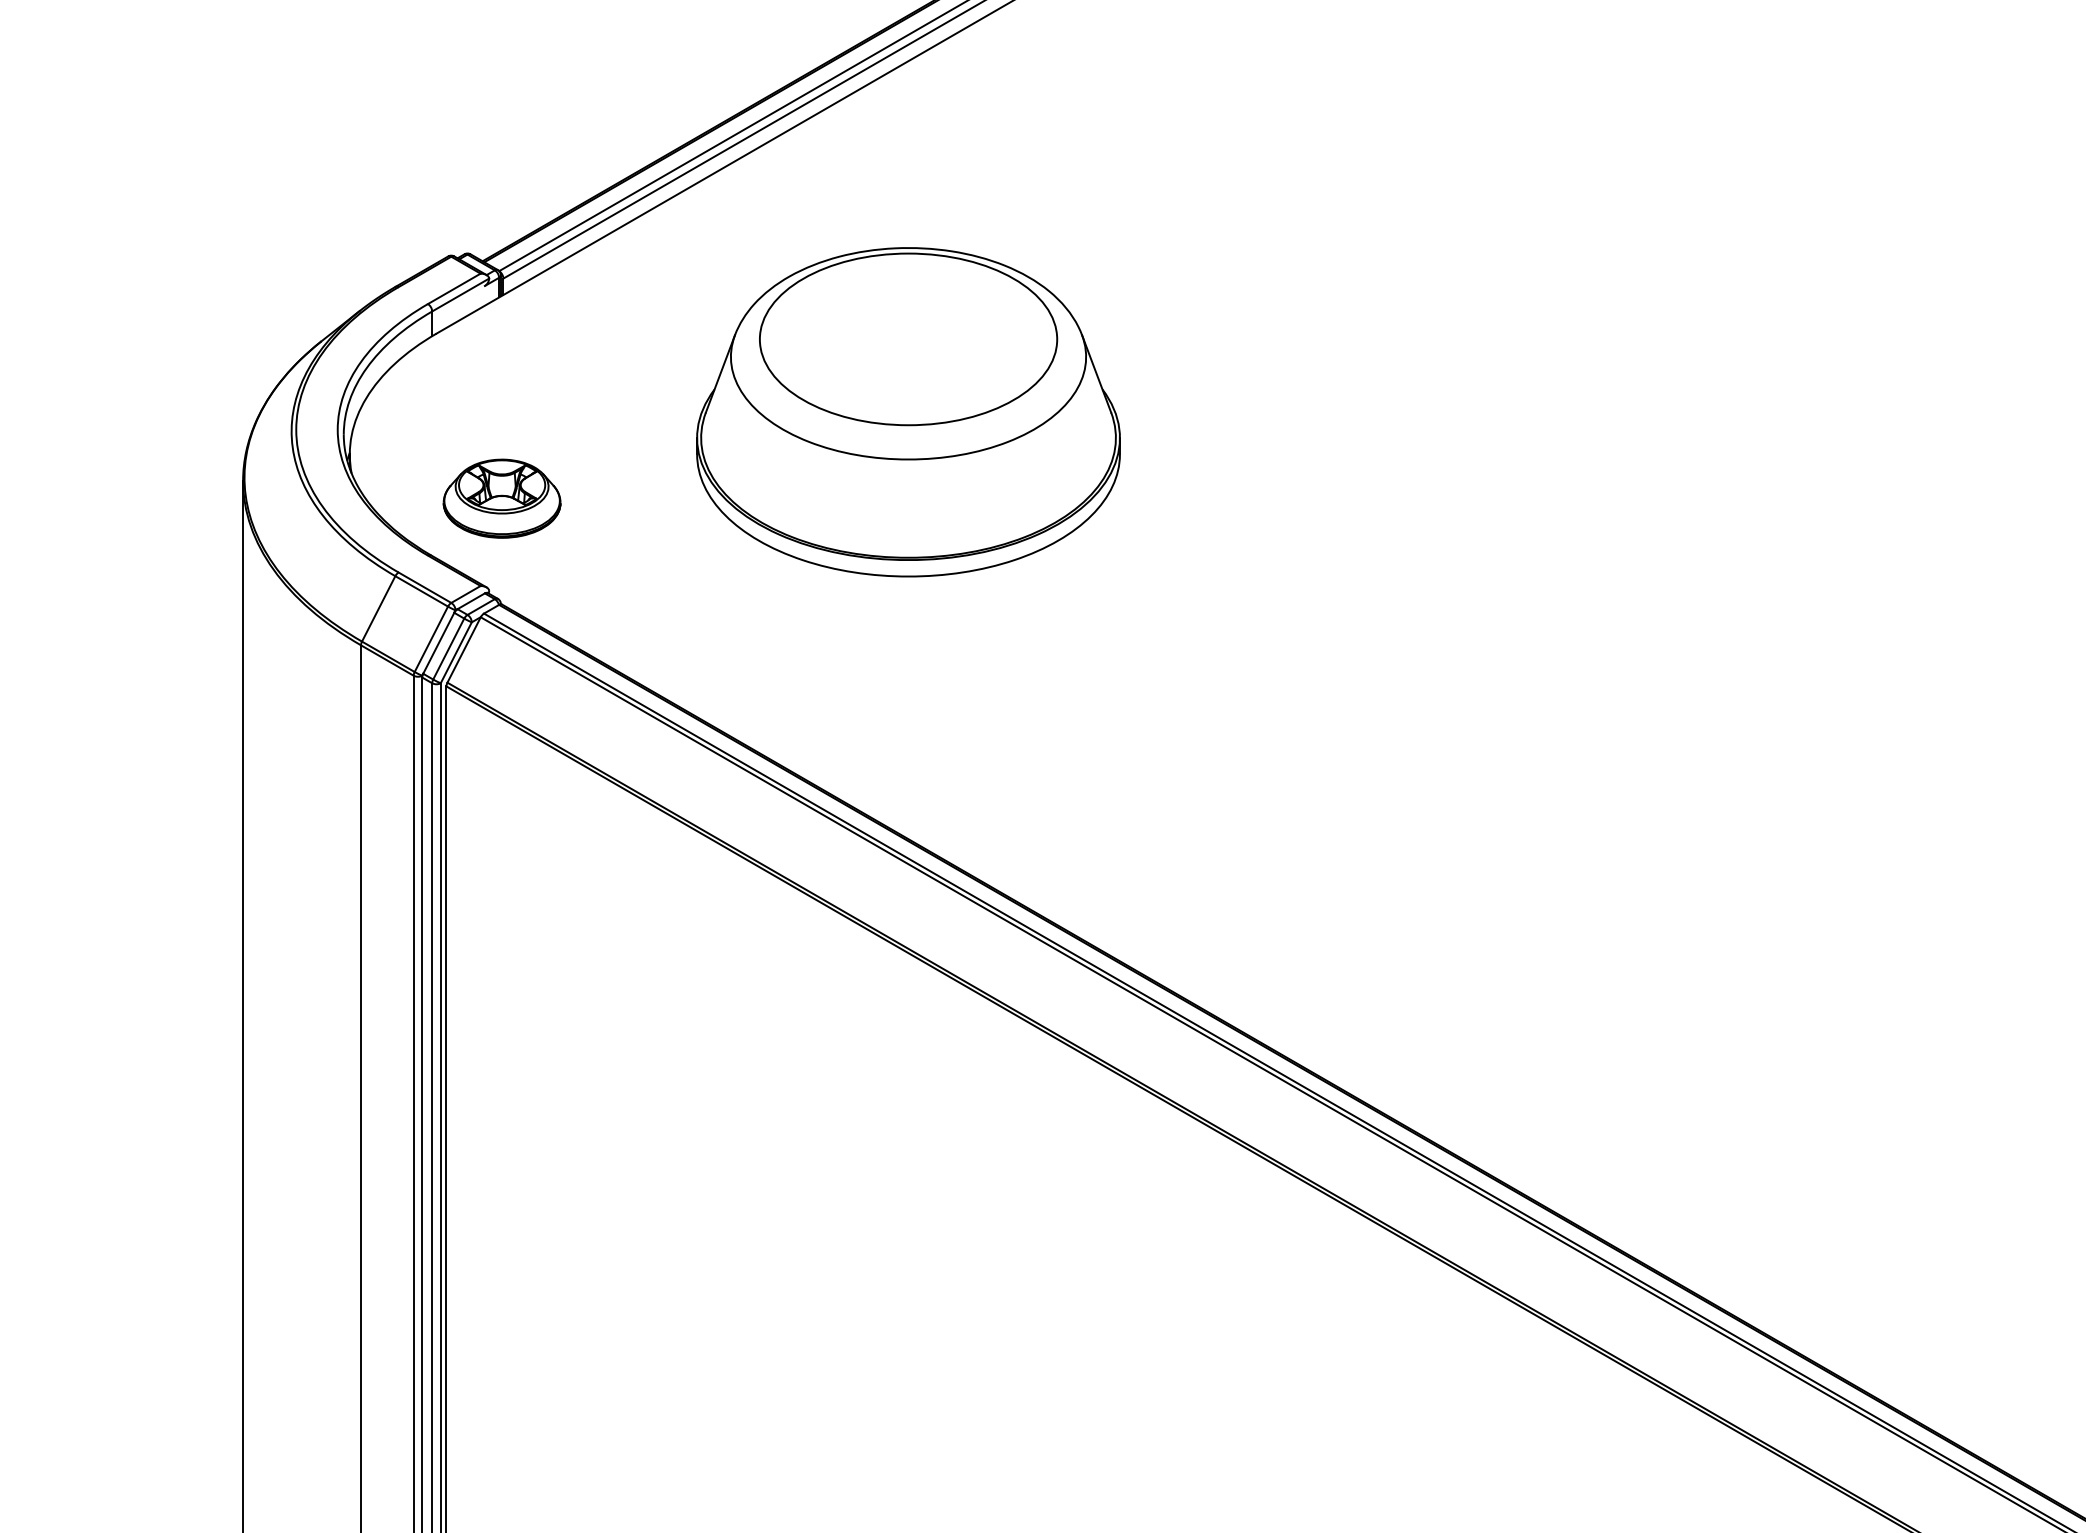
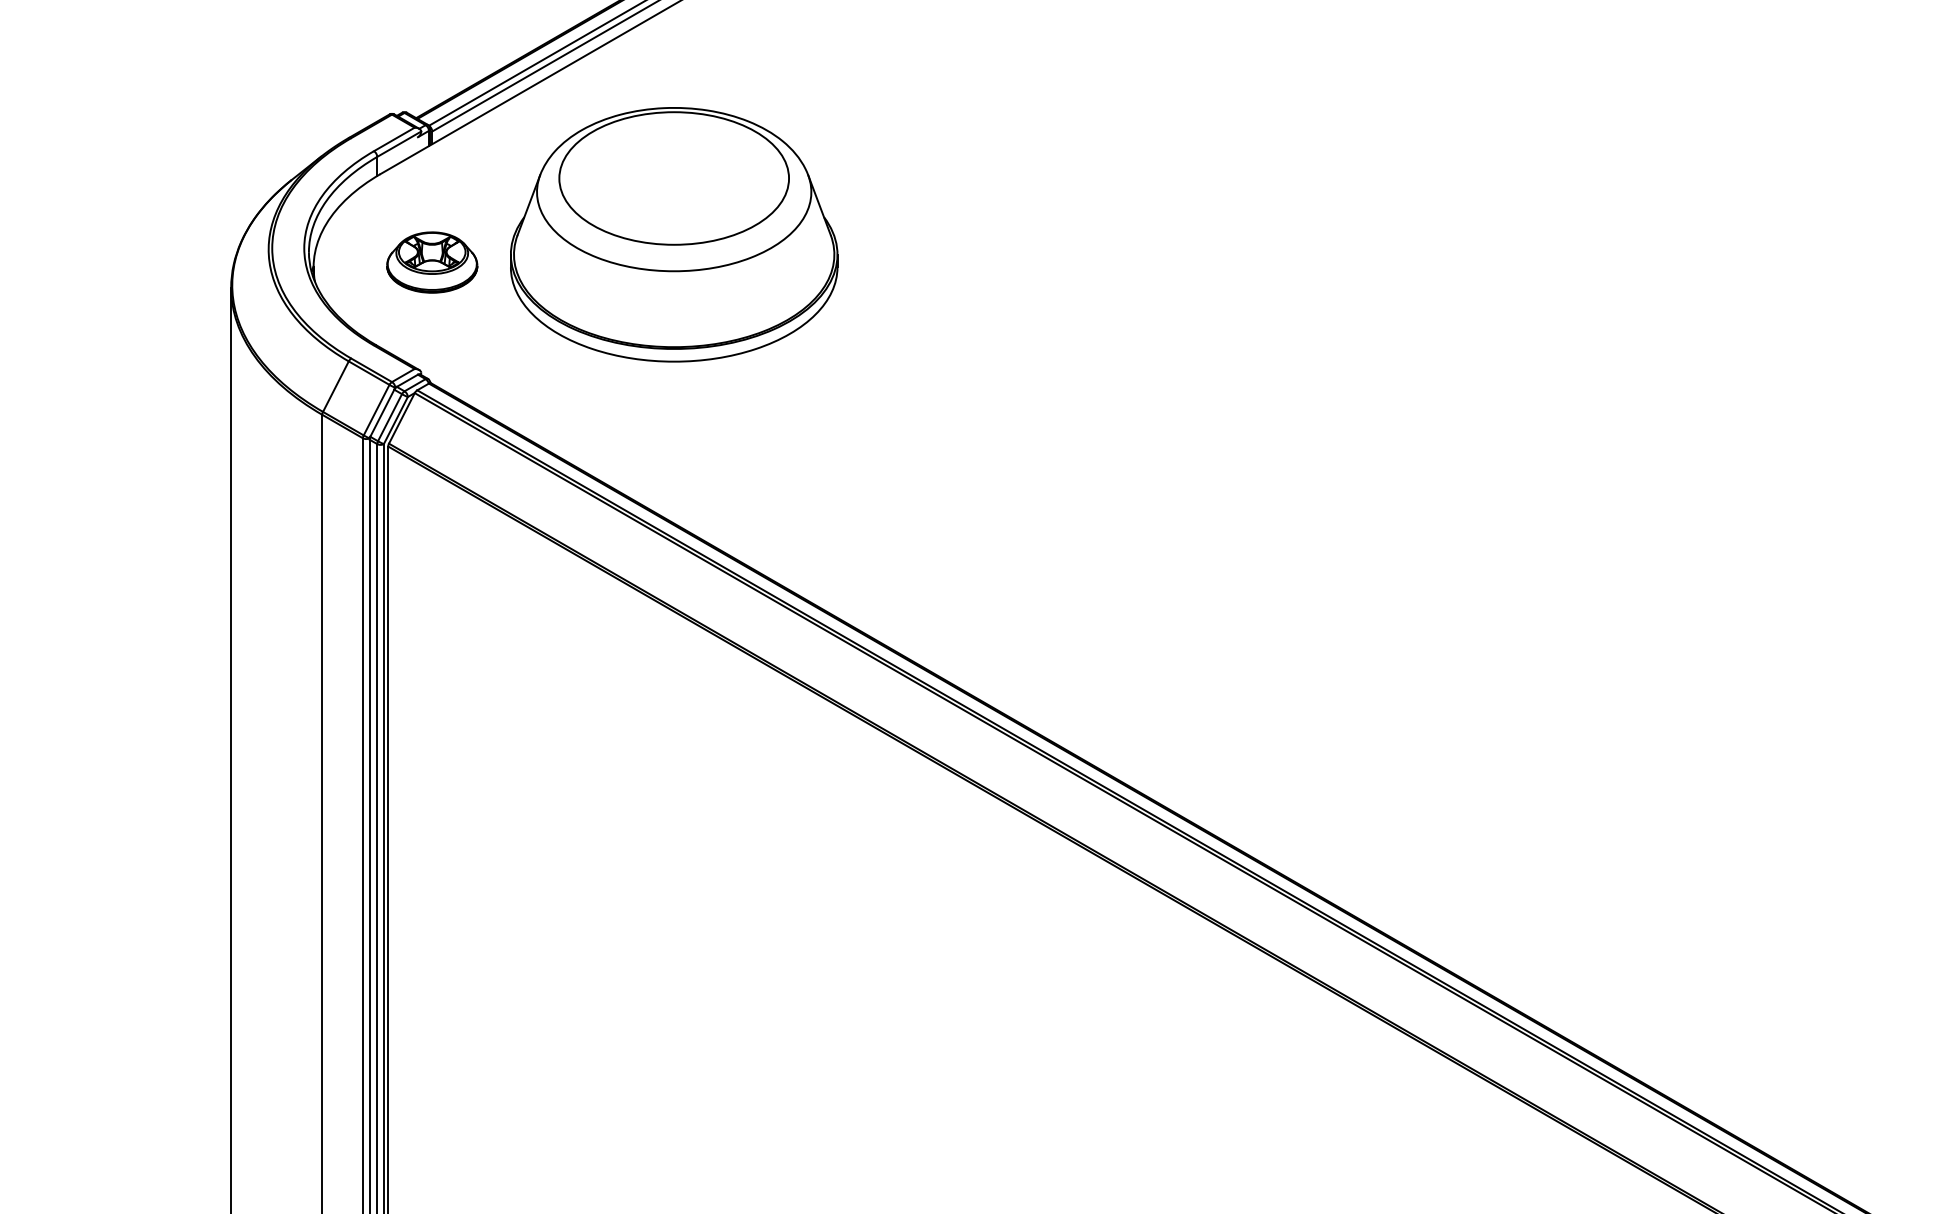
part: (908, 411) -> (674, 234), moved
part: (502, 498) -> (432, 262), moved

